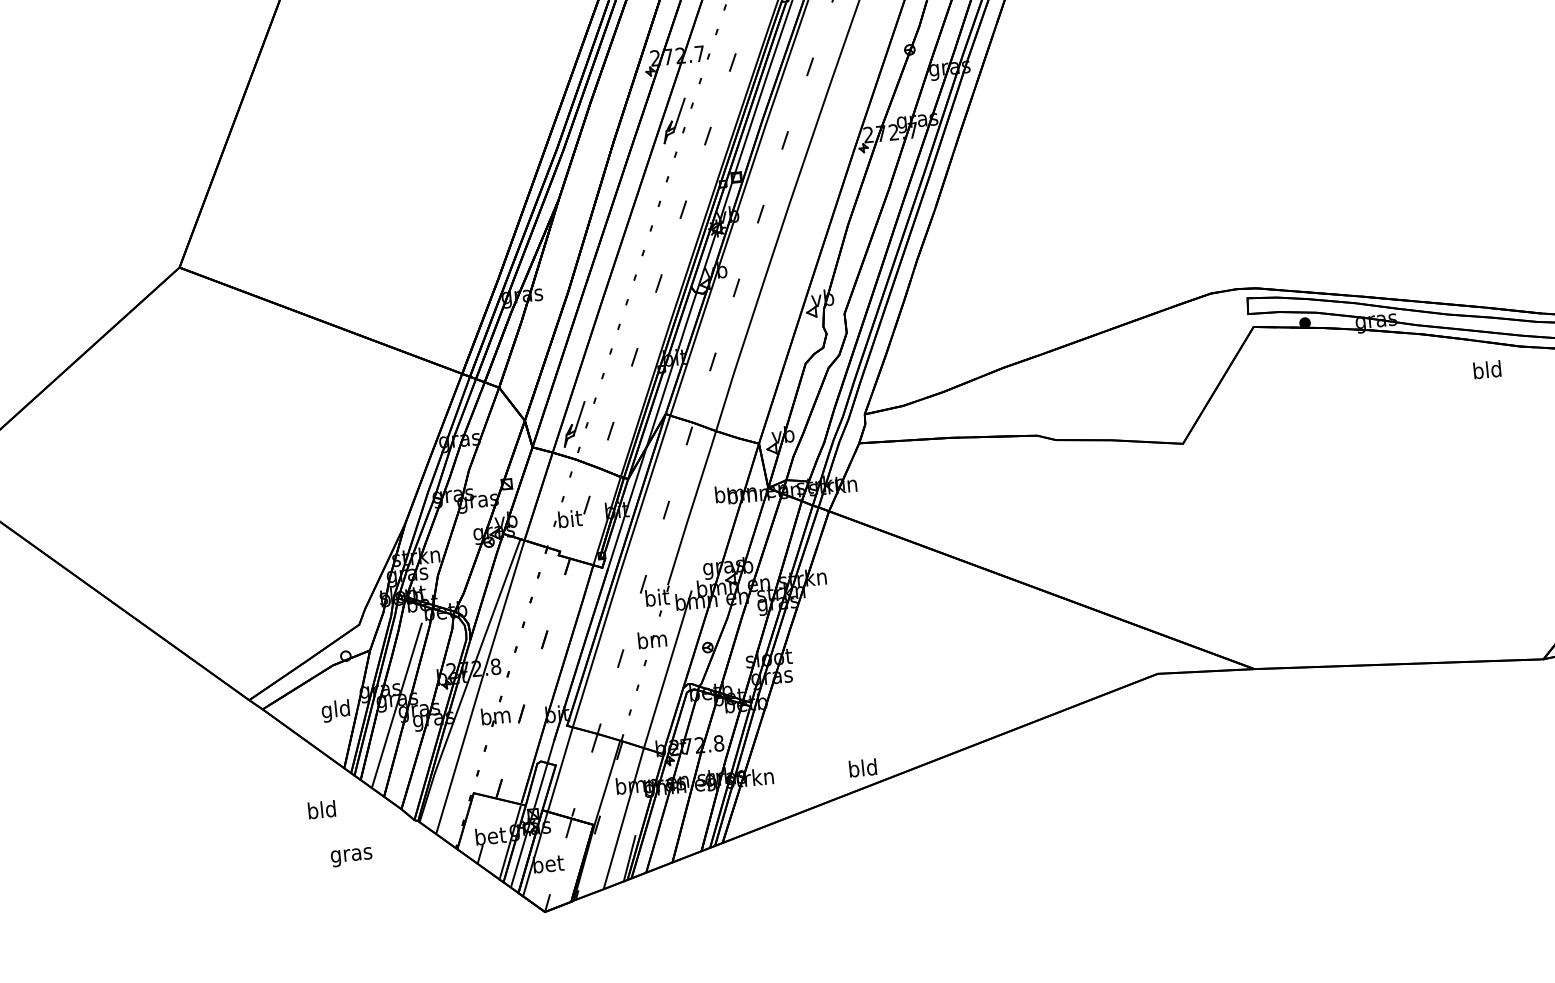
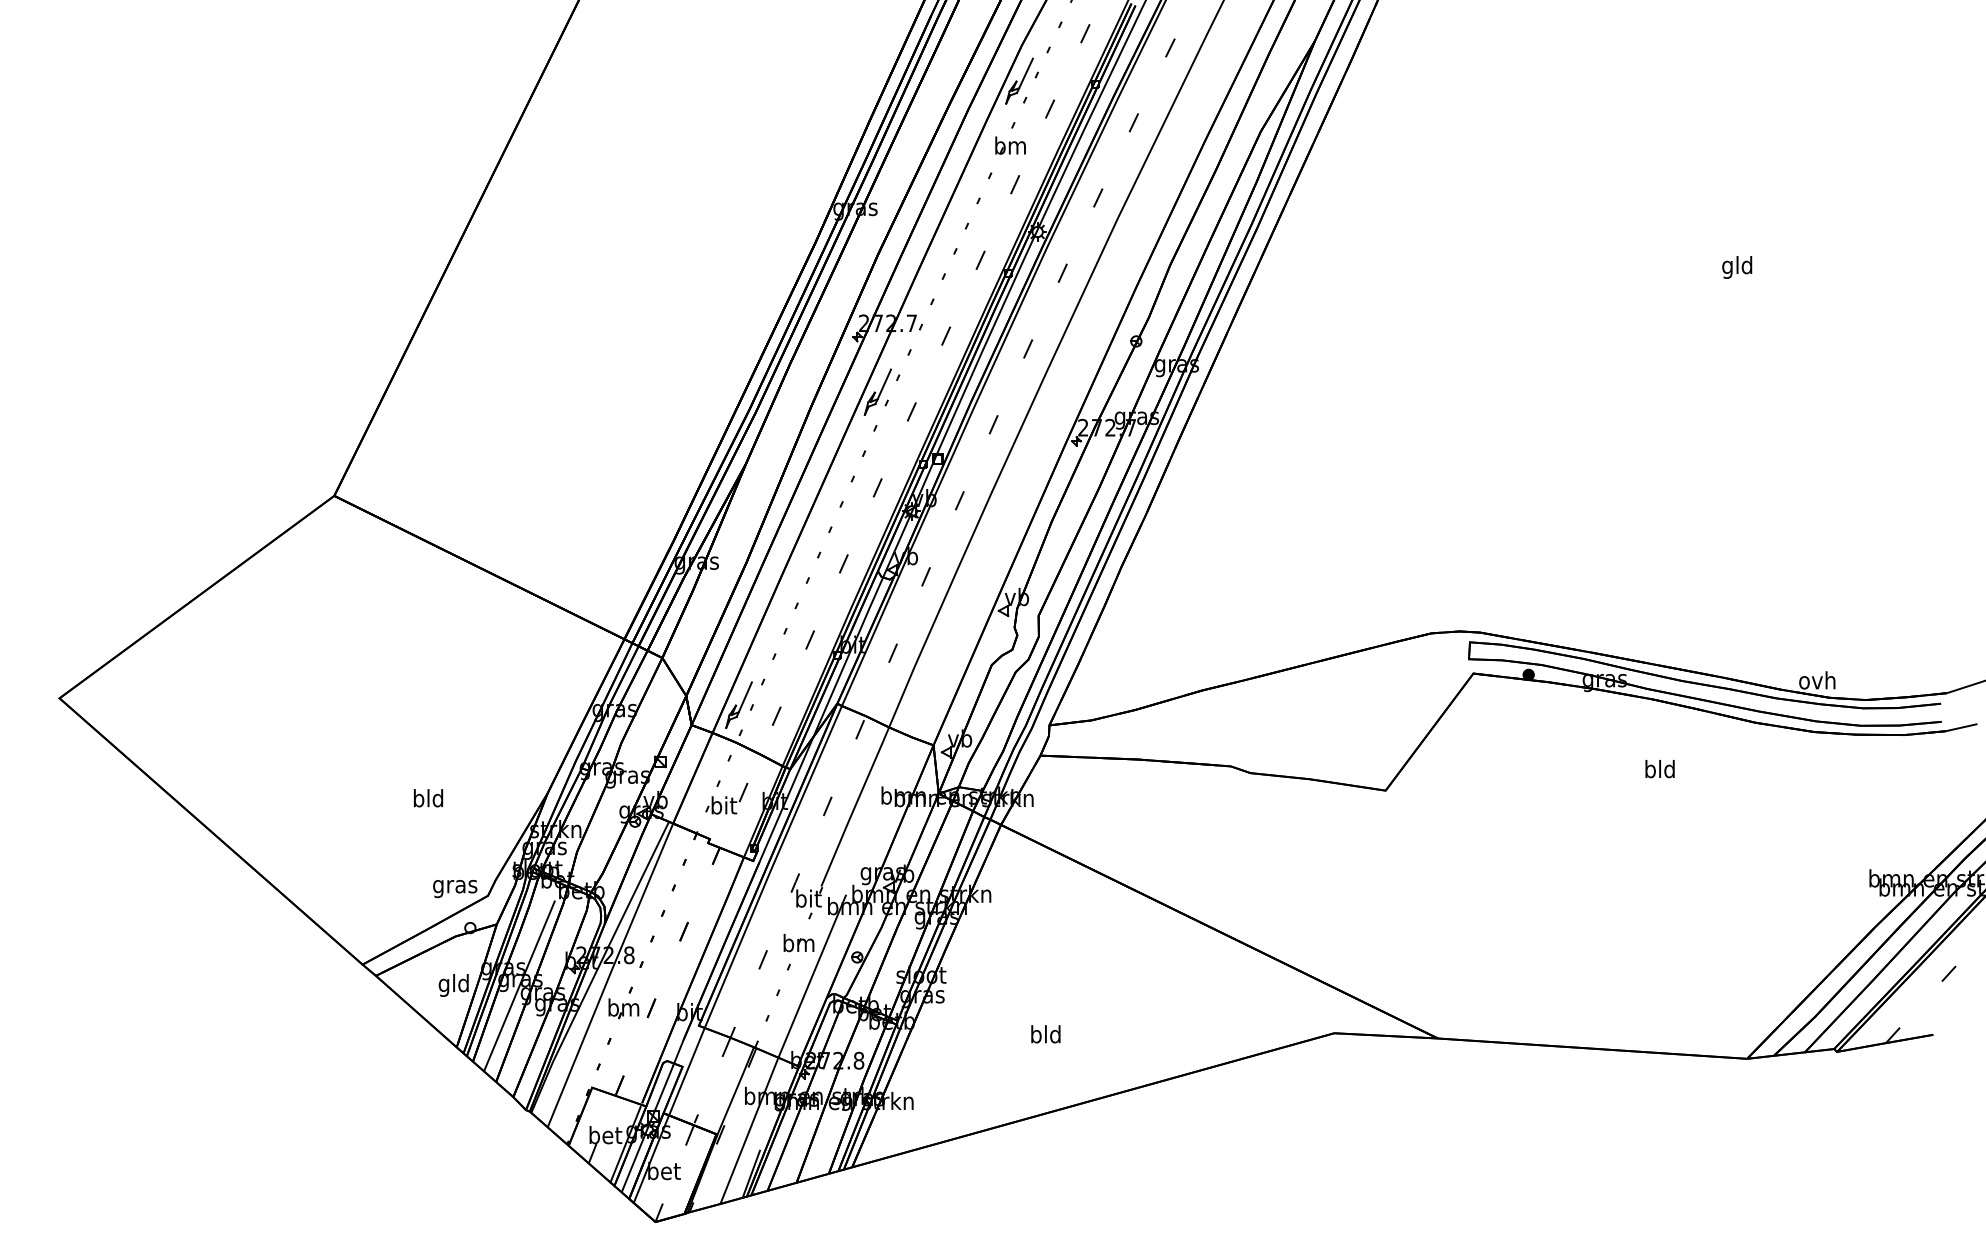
text: (1486, 370) -> (1659, 769), moved
text: (862, 768) -> (1045, 1034), moved
text: (321, 810) -> (428, 798), moved
text: (352, 857) -> (455, 889), moved

